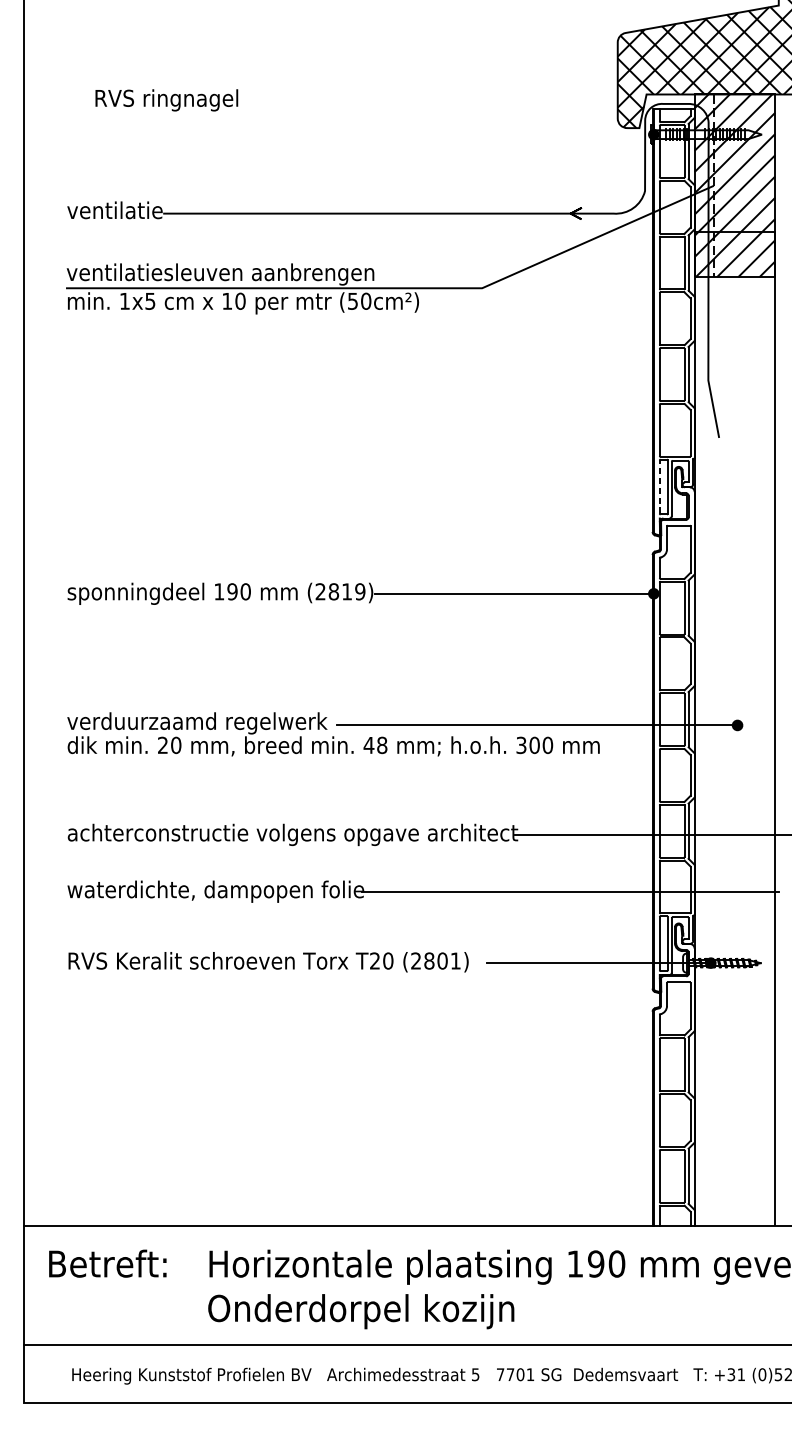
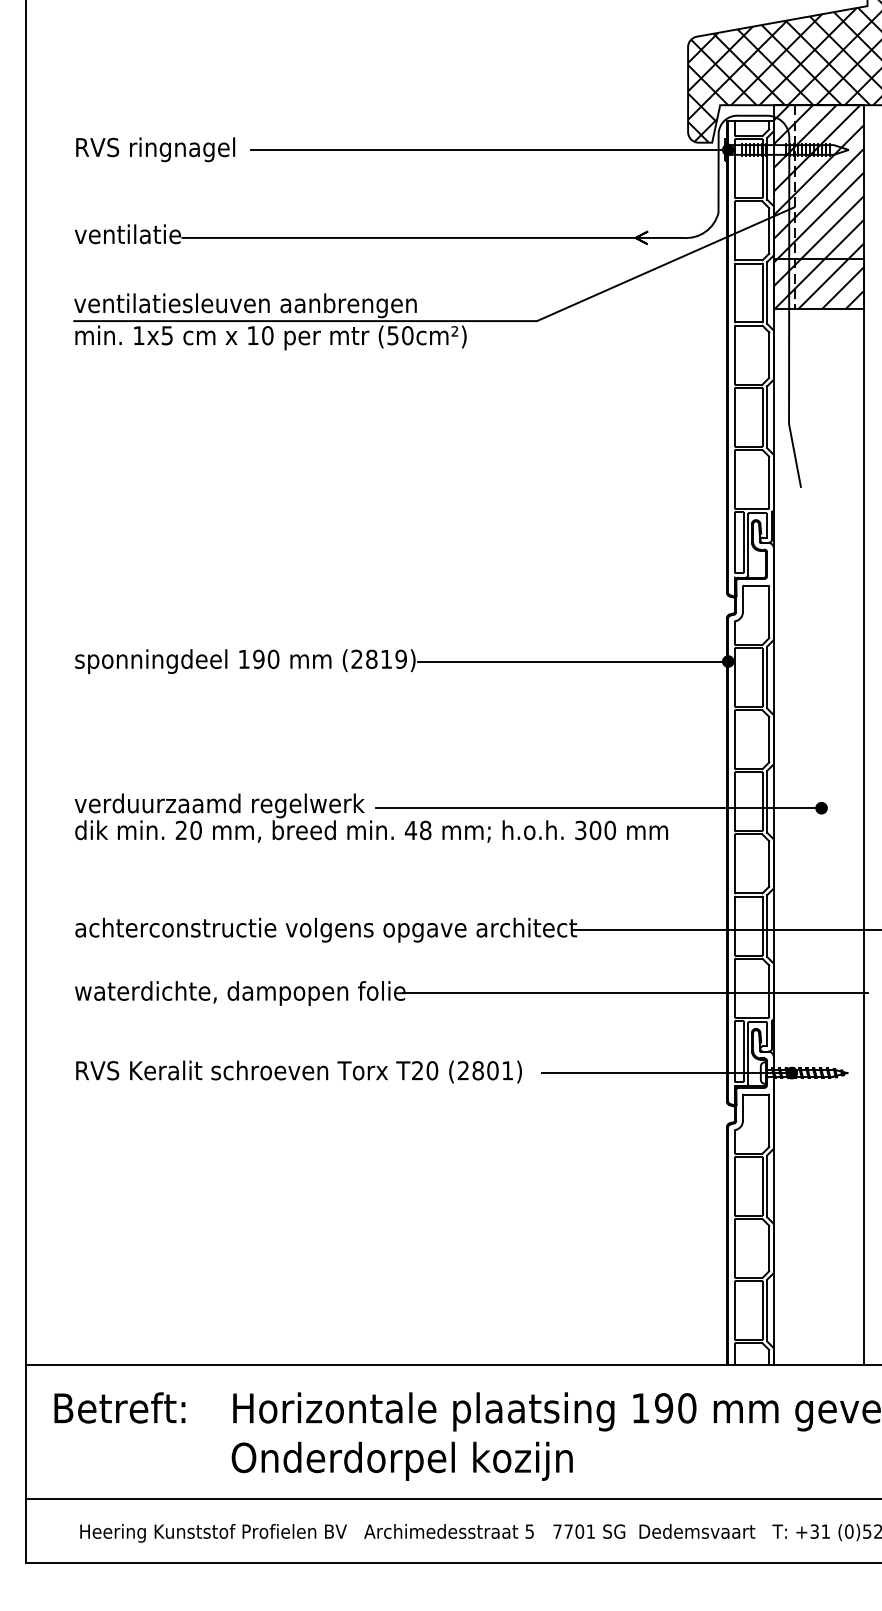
text: (166, 100) -> (155, 149), moved
line: (439, 134) -> (489, 149), added
line: (659, 486) -> (734, 542), dashed -> solid

